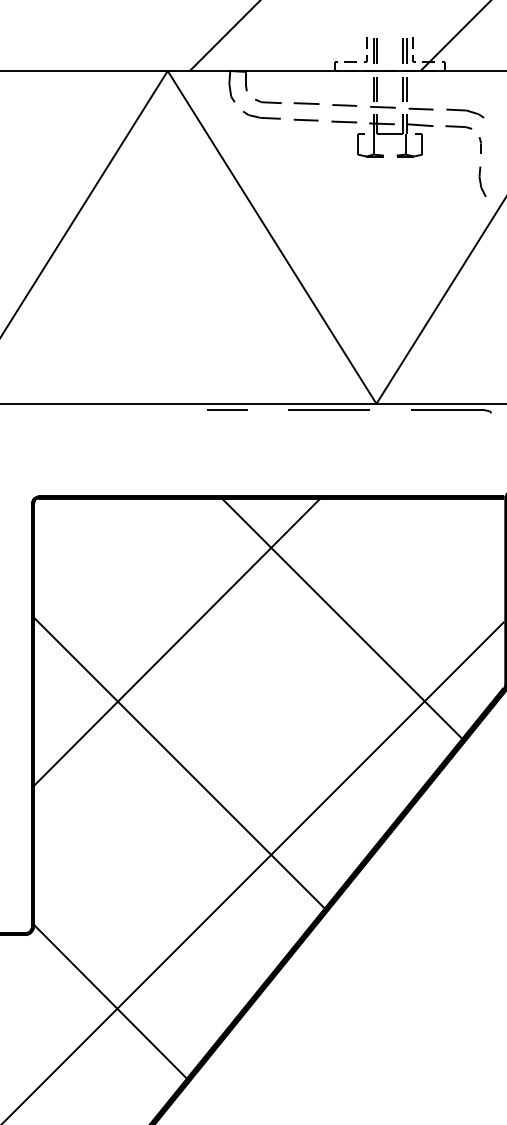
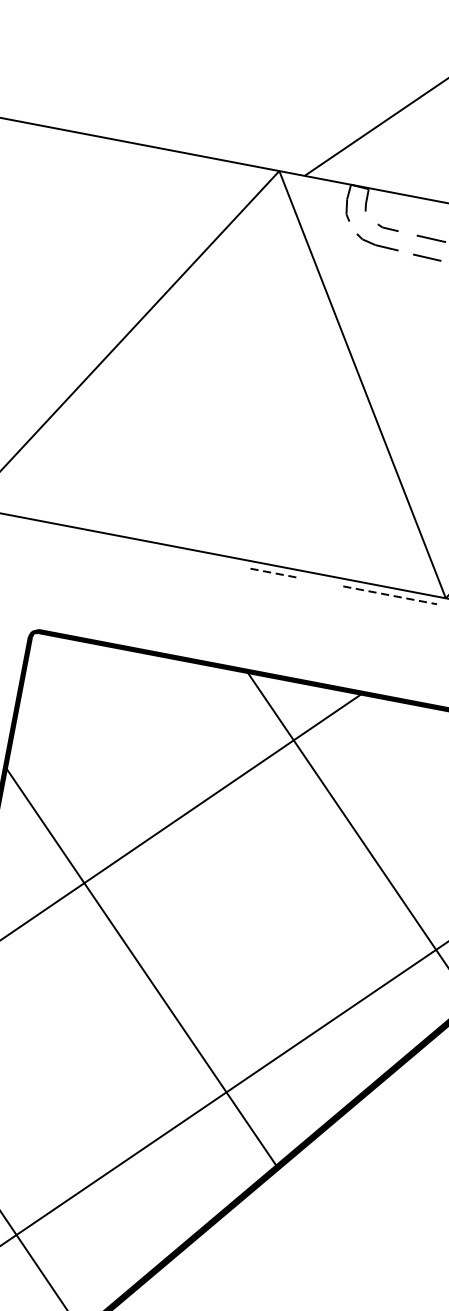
part: (268, 100) -> (388, 226), size x0.7
line: (228, 410) -> (274, 573), solid -> dashed
line: (329, 410) -> (390, 595), solid -> dashed

